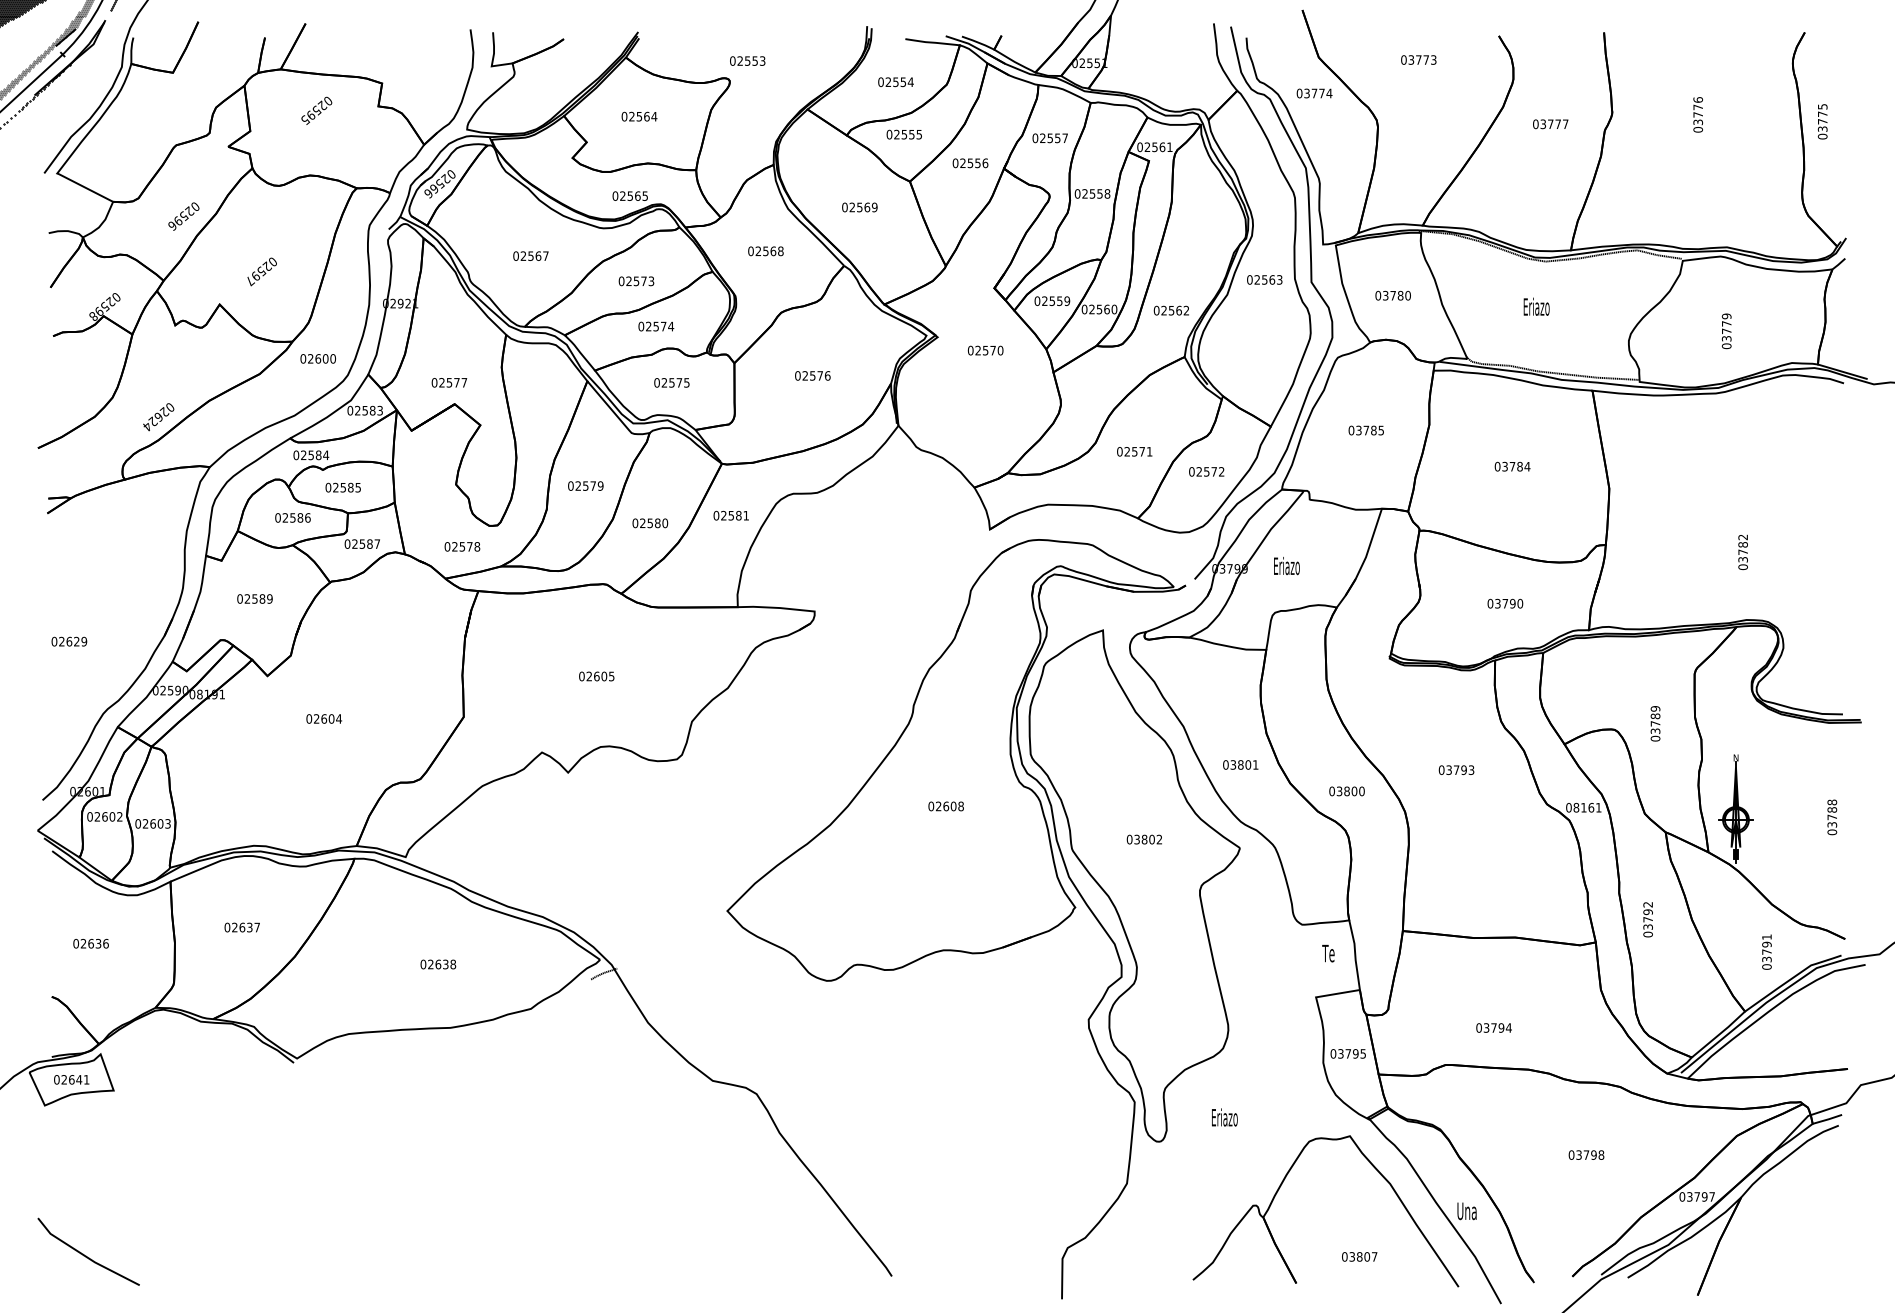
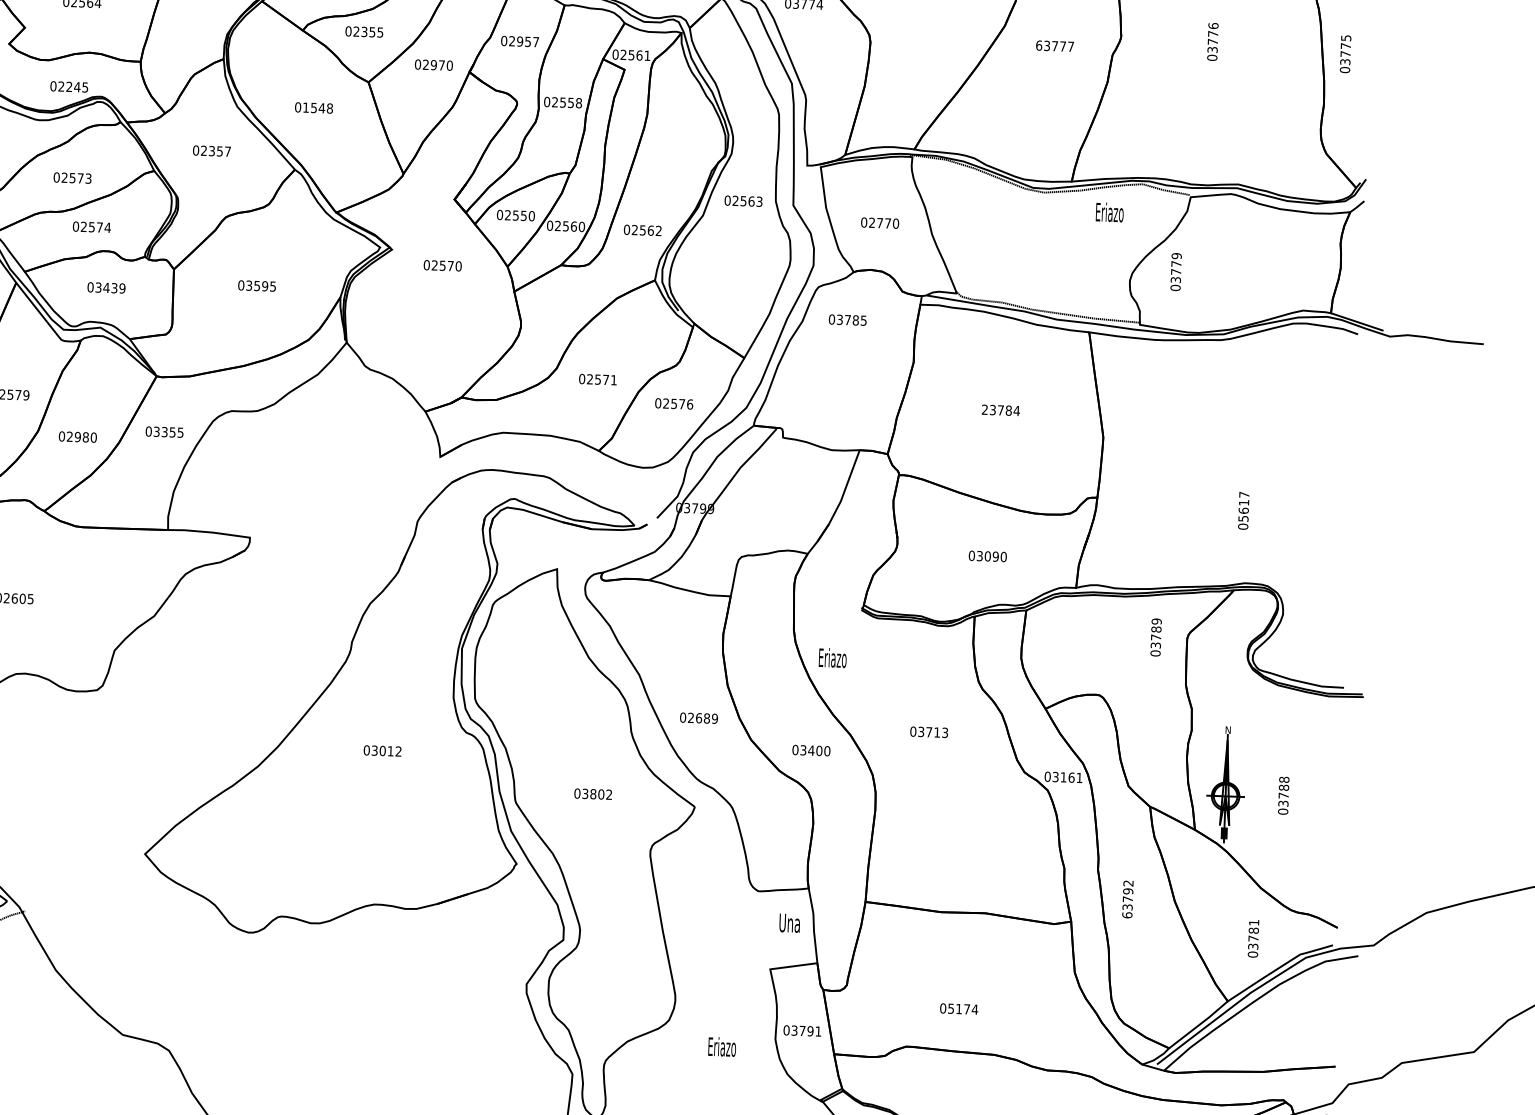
text: (1535, 123) -> (1038, 44), 03777 -> 63777
text: (904, 133) -> (364, 30), 02555 -> 02355
text: (1050, 137) -> (520, 40), 02557 -> 02957
text: (977, 163) -> (441, 65), 02556 -> 02970
text: (633, 195) -> (72, 86), 02565 -> 02245
text: (863, 207) -> (317, 108), 02569 -> 01548
text: (773, 251) -> (220, 151), 02568 -> 02357
text: (1393, 295) -> (880, 222), 03780 -> 02770
text: (1066, 300) -> (531, 215), 02559 -> 02550
text: (1536, 306) -> (1109, 212), moved
text: (1726, 331) -> (1175, 272), moved
text: (816, 375) -> (261, 285), 02576 -> 03595
text: (675, 382) -> (110, 287), 02575 -> 03439
text: (1365, 430) -> (846, 320), moved
text: (1497, 466) -> (984, 409), 03784 -> 23784
text: (1221, 471) -> (689, 404), 02572 -> 02576
text: (734, 515) -> (168, 432), 02581 -> 03355
text: (650, 522) -> (78, 436), 02580 -> 02980
text: (1742, 548) -> (1243, 506), 03782 -> 05617
text: (1286, 566) -> (832, 658), moved
text: (1505, 603) -> (987, 556), 03790 -> 03090
text: (1655, 723) -> (1156, 637), moved
text: (1244, 764) -> (702, 717), 03801 -> 02689
text: (1463, 770) -> (936, 732), 03793 -> 03713
text: (1347, 791) -> (811, 750), 03800 -> 03400
text: (949, 806) -> (386, 751), 02608 -> 03012
text: (1576, 807) -> (1055, 776), 08161 -> 03161
text: (1832, 817) -> (1283, 795), moved
text: (1647, 934) -> (1126, 915), 03792 -> 63792
text: (1766, 944) -> (1253, 930), 03791 -> 03781
text: (1332, 953) -> (789, 923), Te -> Una
text: (1494, 1027) -> (959, 1008), 03794 -> 05174
text: (1362, 1053) -> (817, 1031), 03795 -> 03791
text: (1224, 1117) -> (721, 1046), moved

